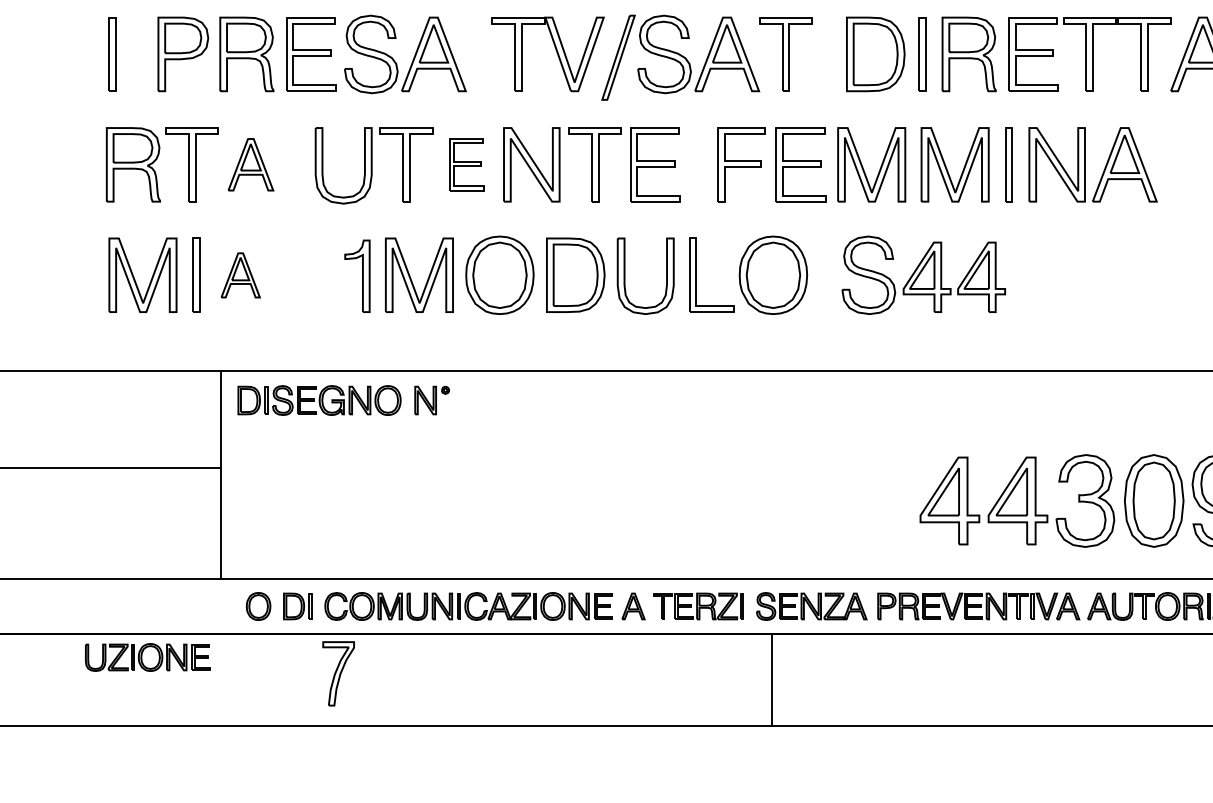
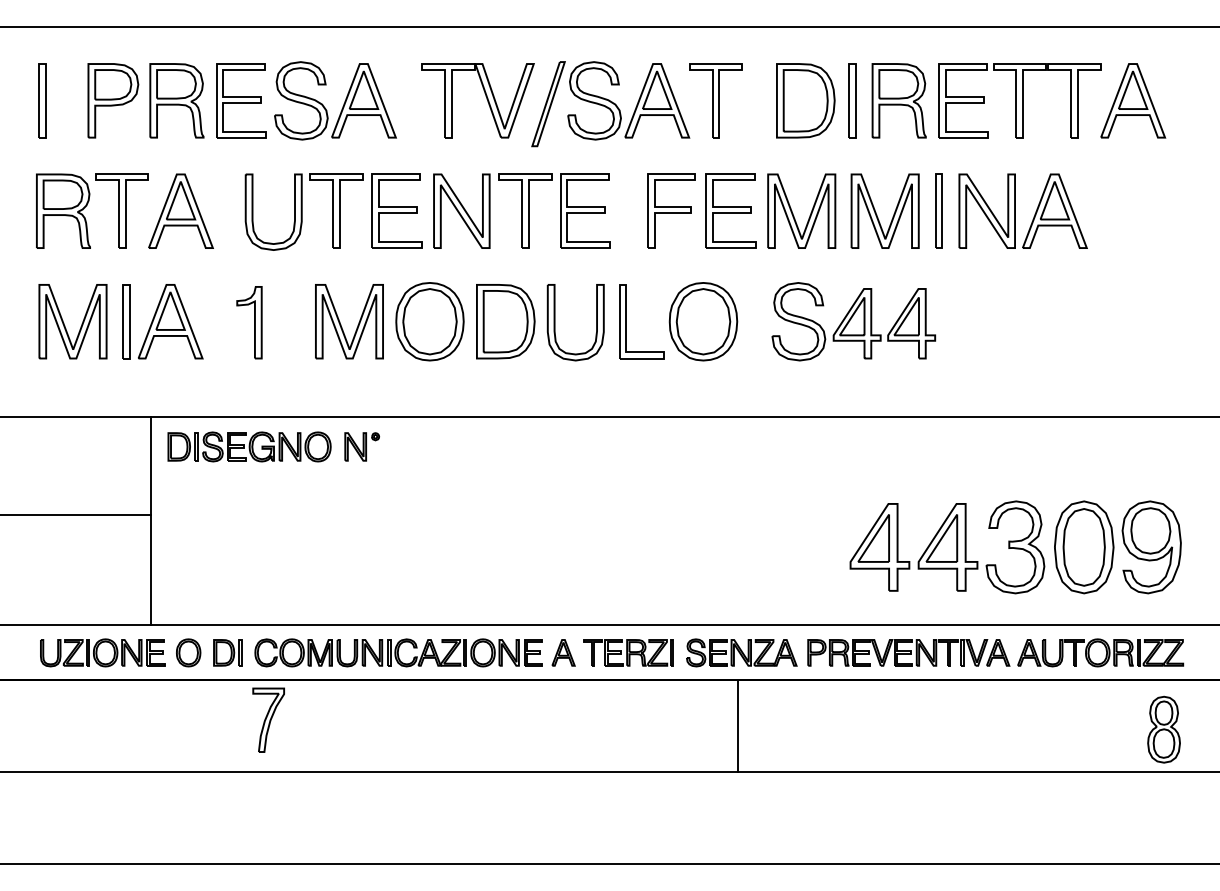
part: (250, 164) -> (180, 210), size x1.43
part: (466, 164) -> (396, 210), size x1.43
part: (240, 275) -> (170, 321), size x1.67
part: (357, 276) -> (249, 322), moved
part: (147, 657) -> (102, 652), moved
line: (771, 680) -> (737, 726), moved

